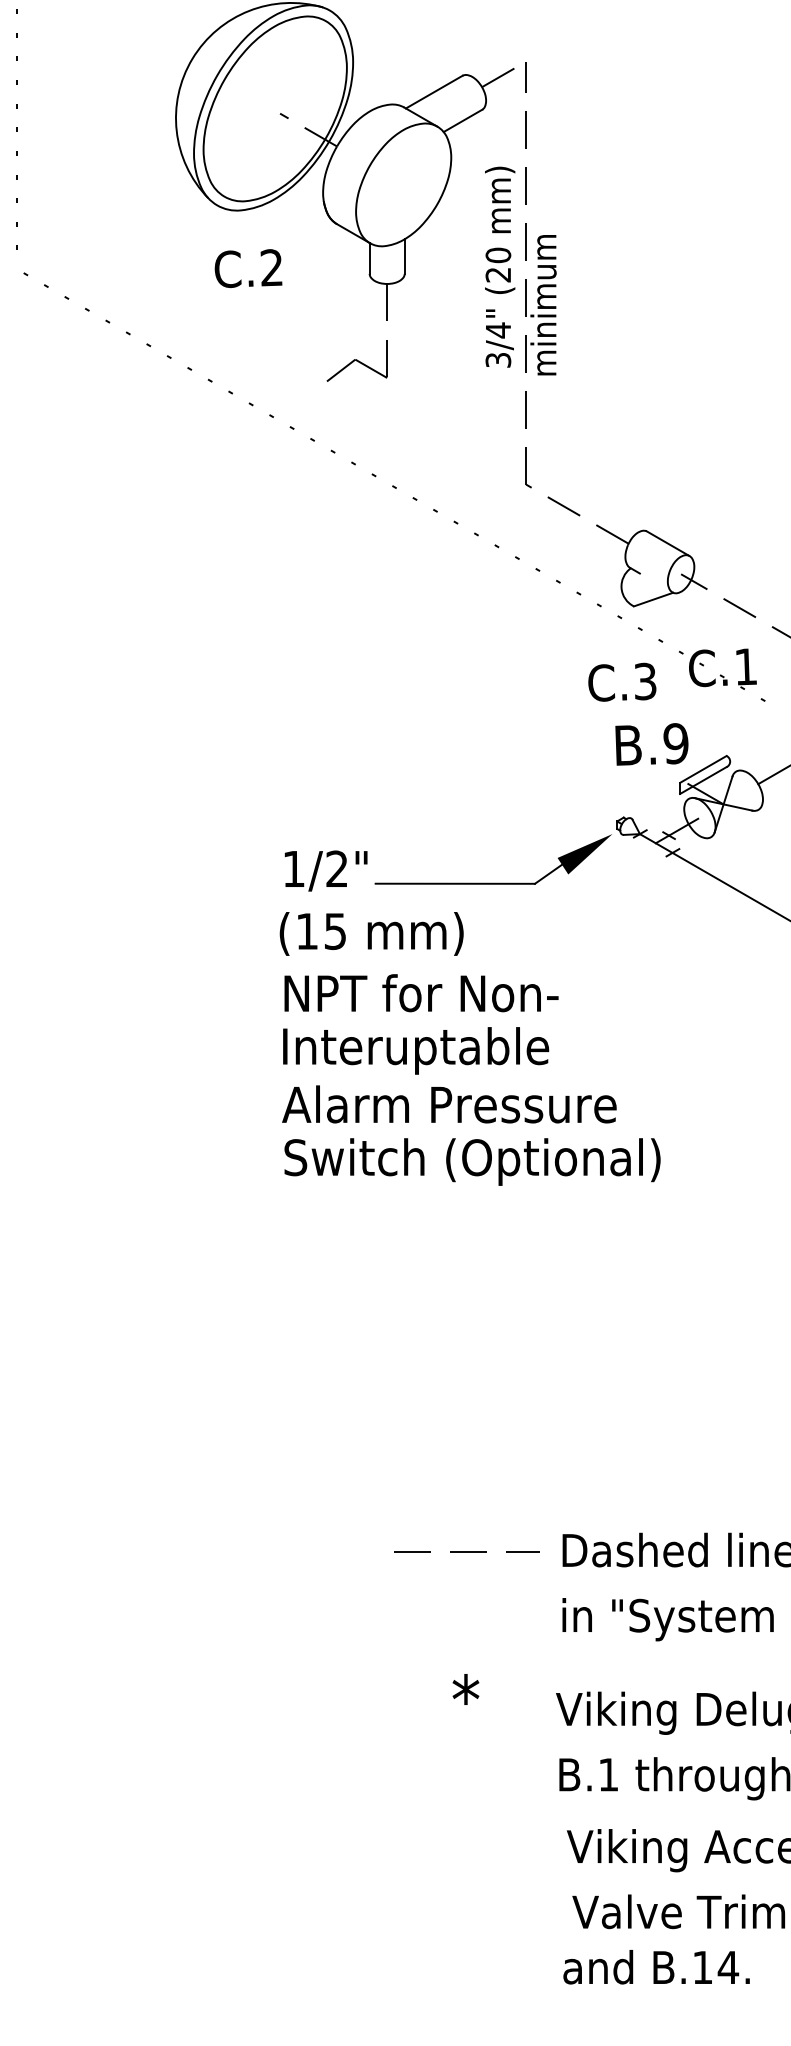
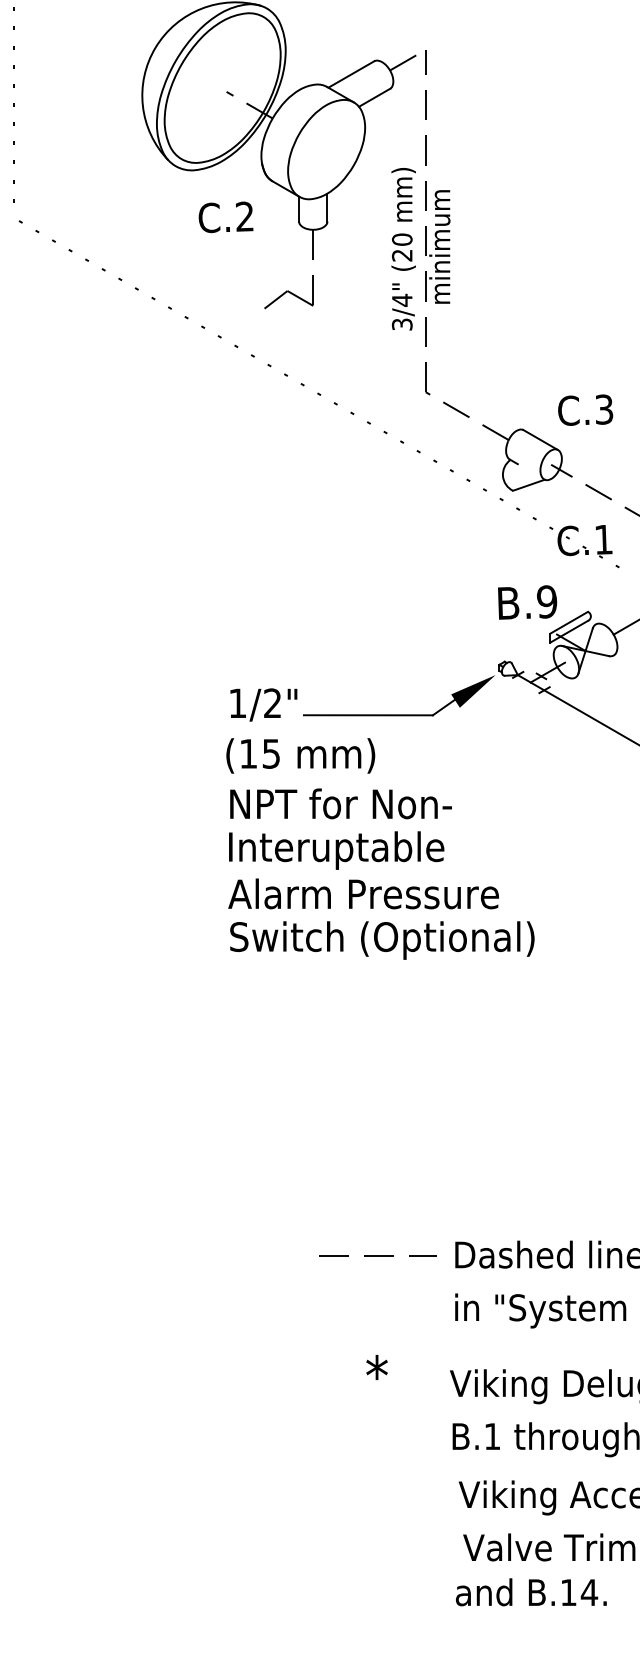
text: (499, 267) -> (403, 249), moved
text: (247, 268) -> (225, 217), moved
text: (622, 681) -> (585, 409), moved

